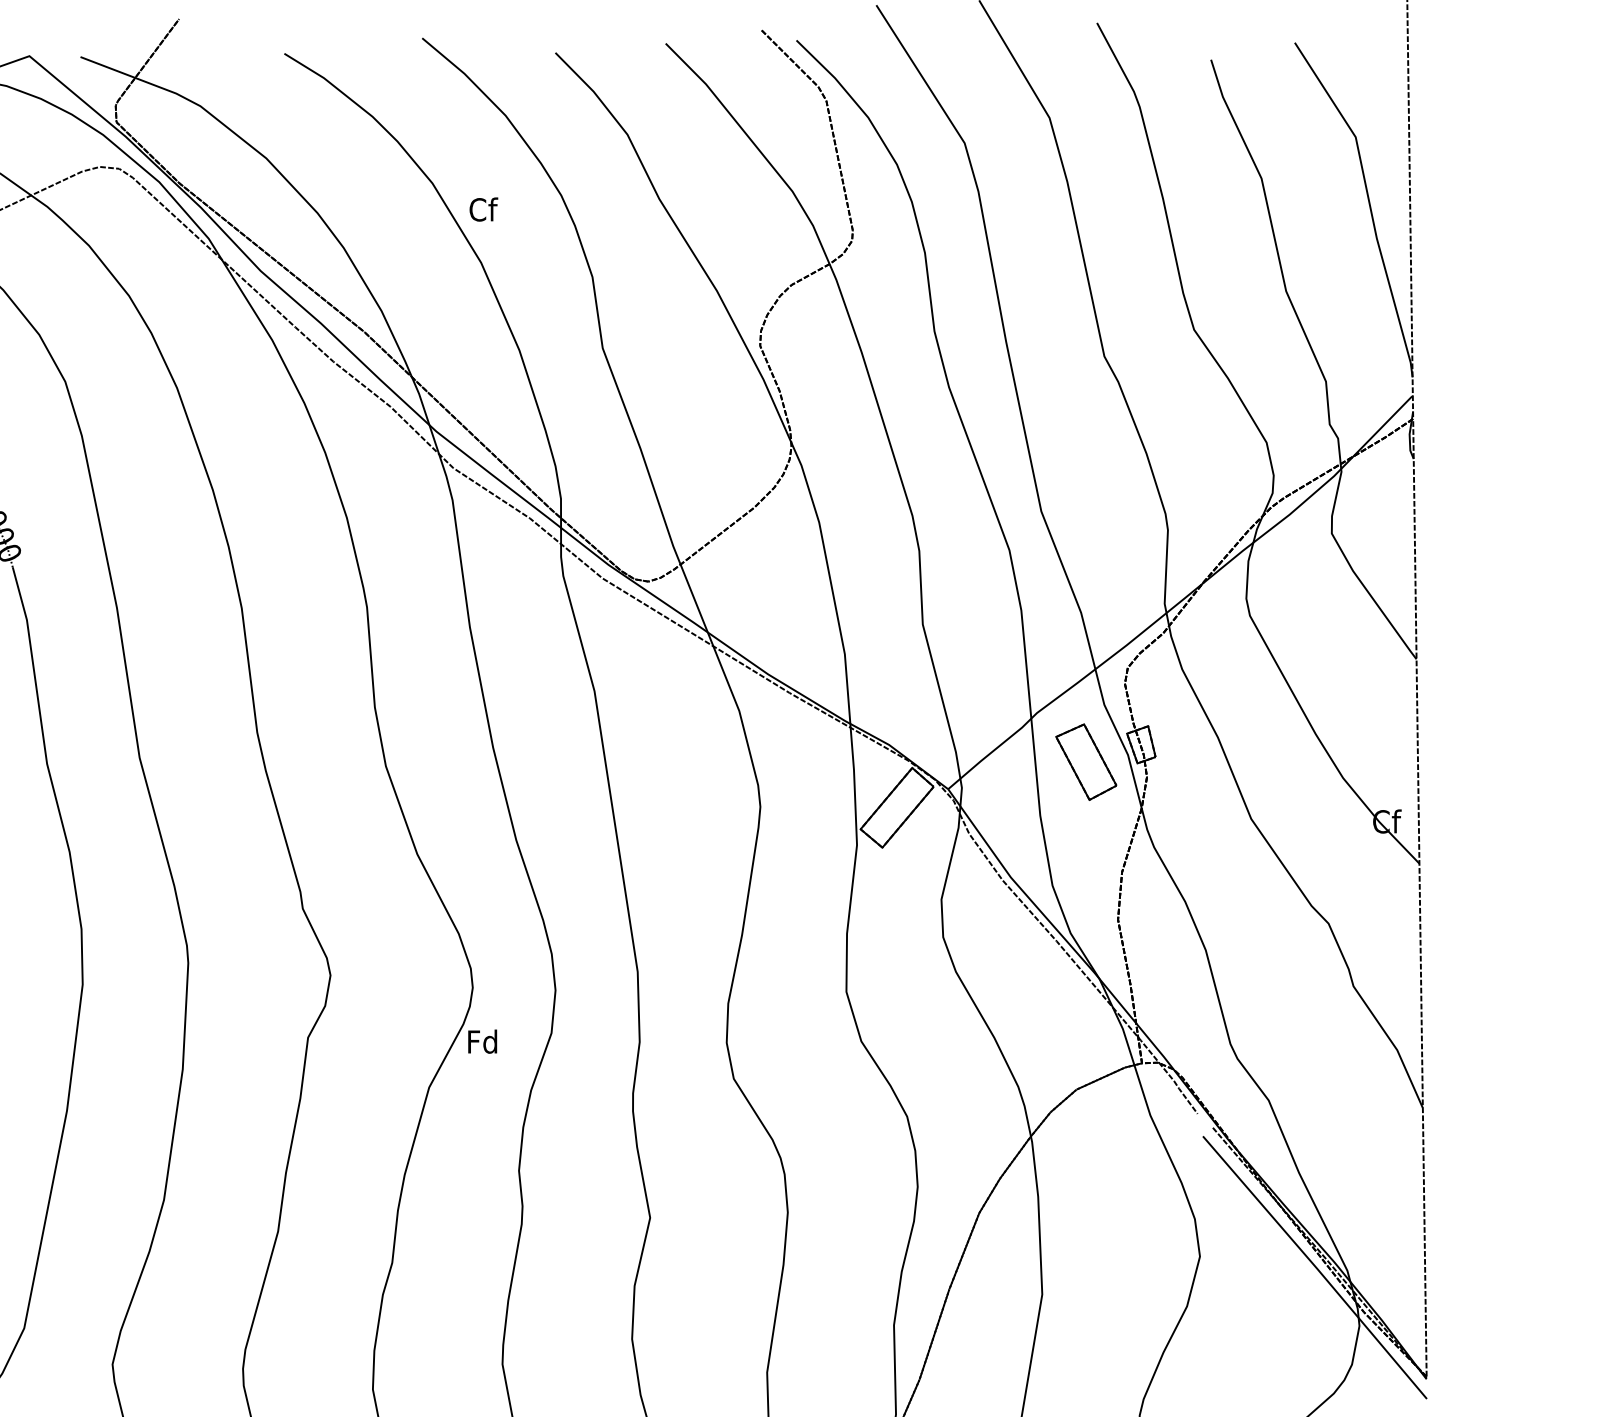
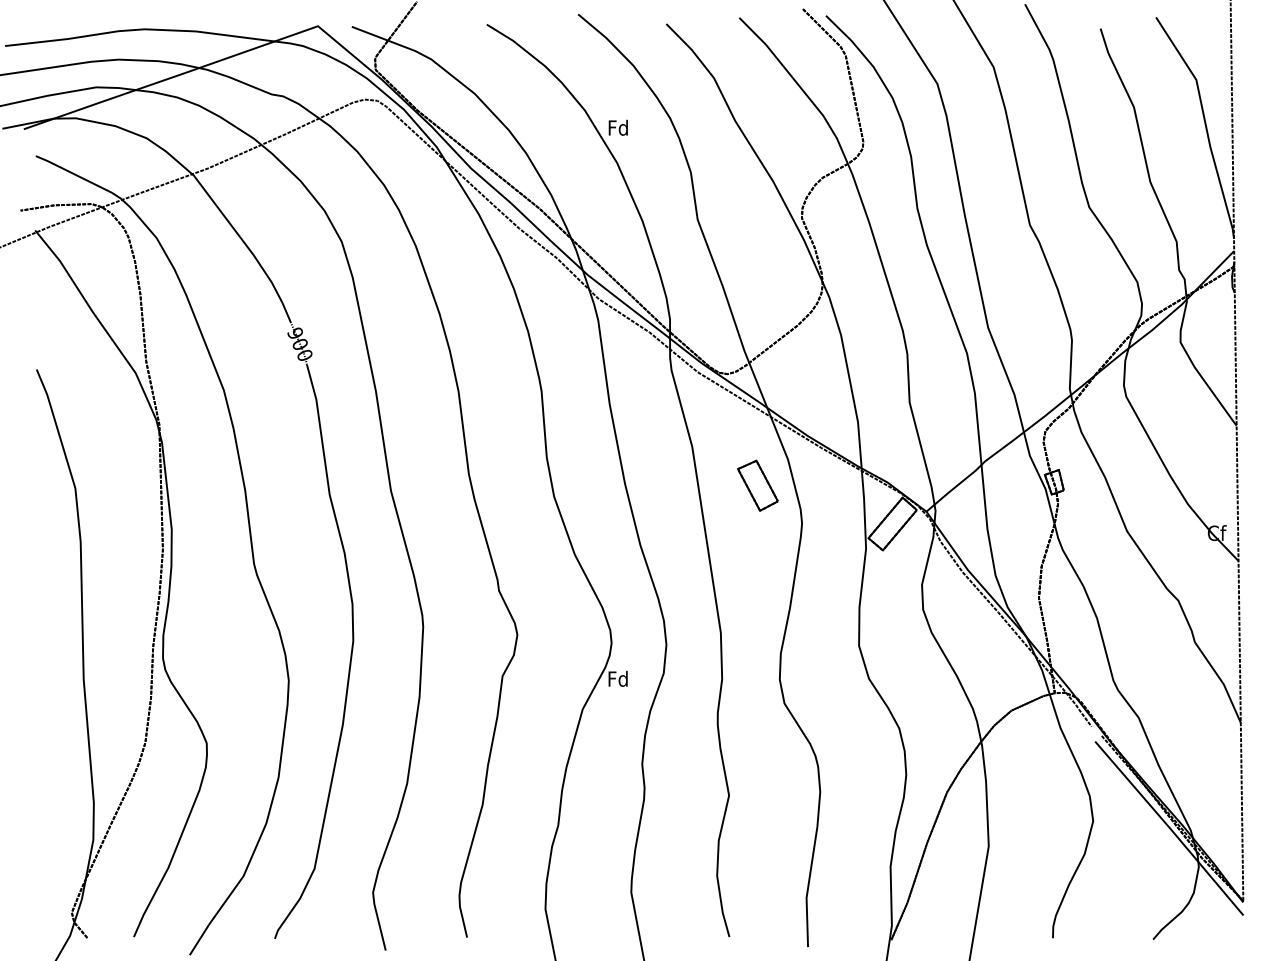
text: (483, 209) -> (618, 127), Cf -> Fd
part: (1085, 761) -> (757, 485), moved

